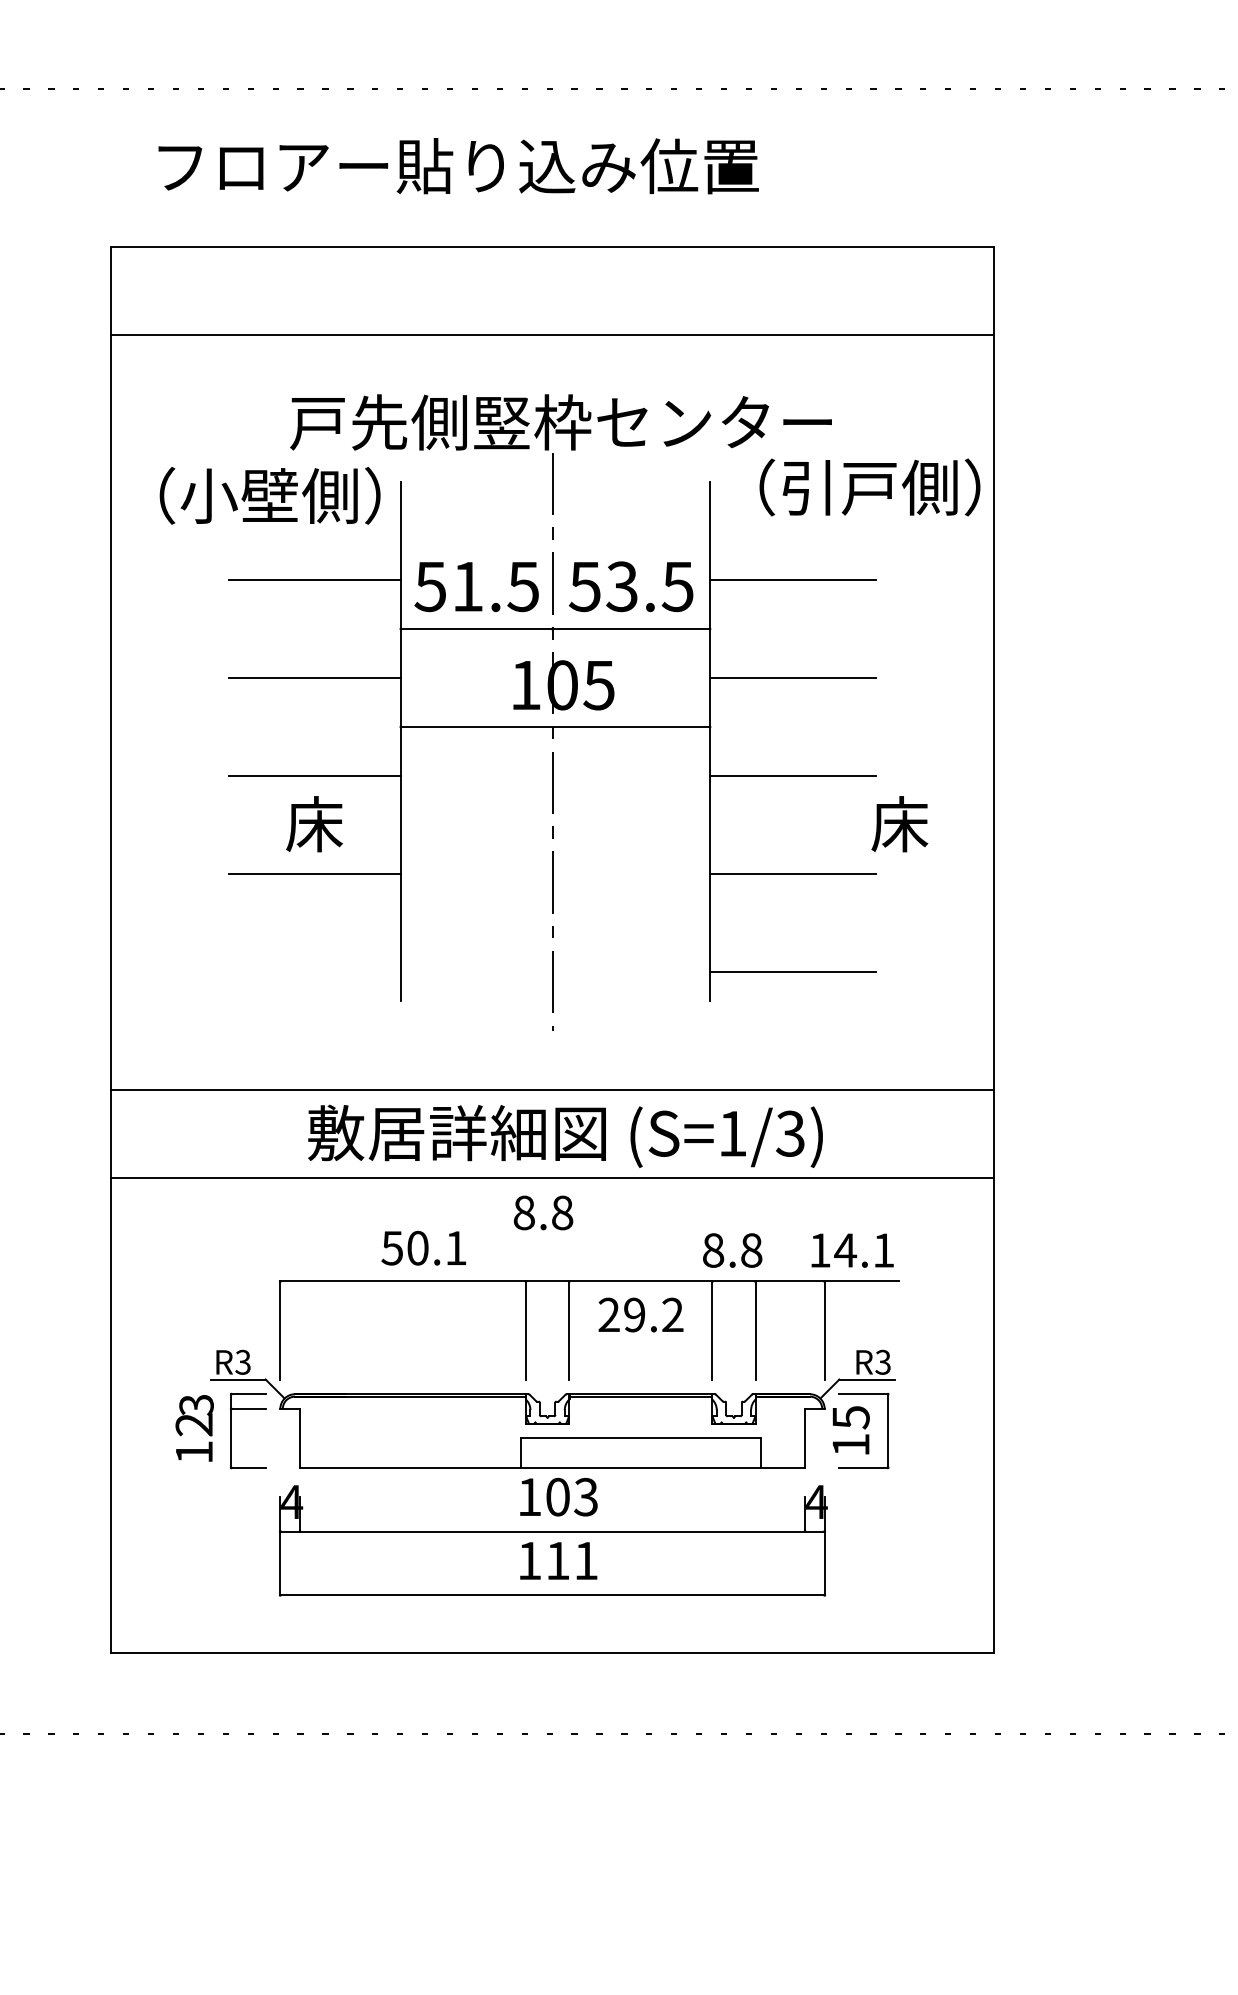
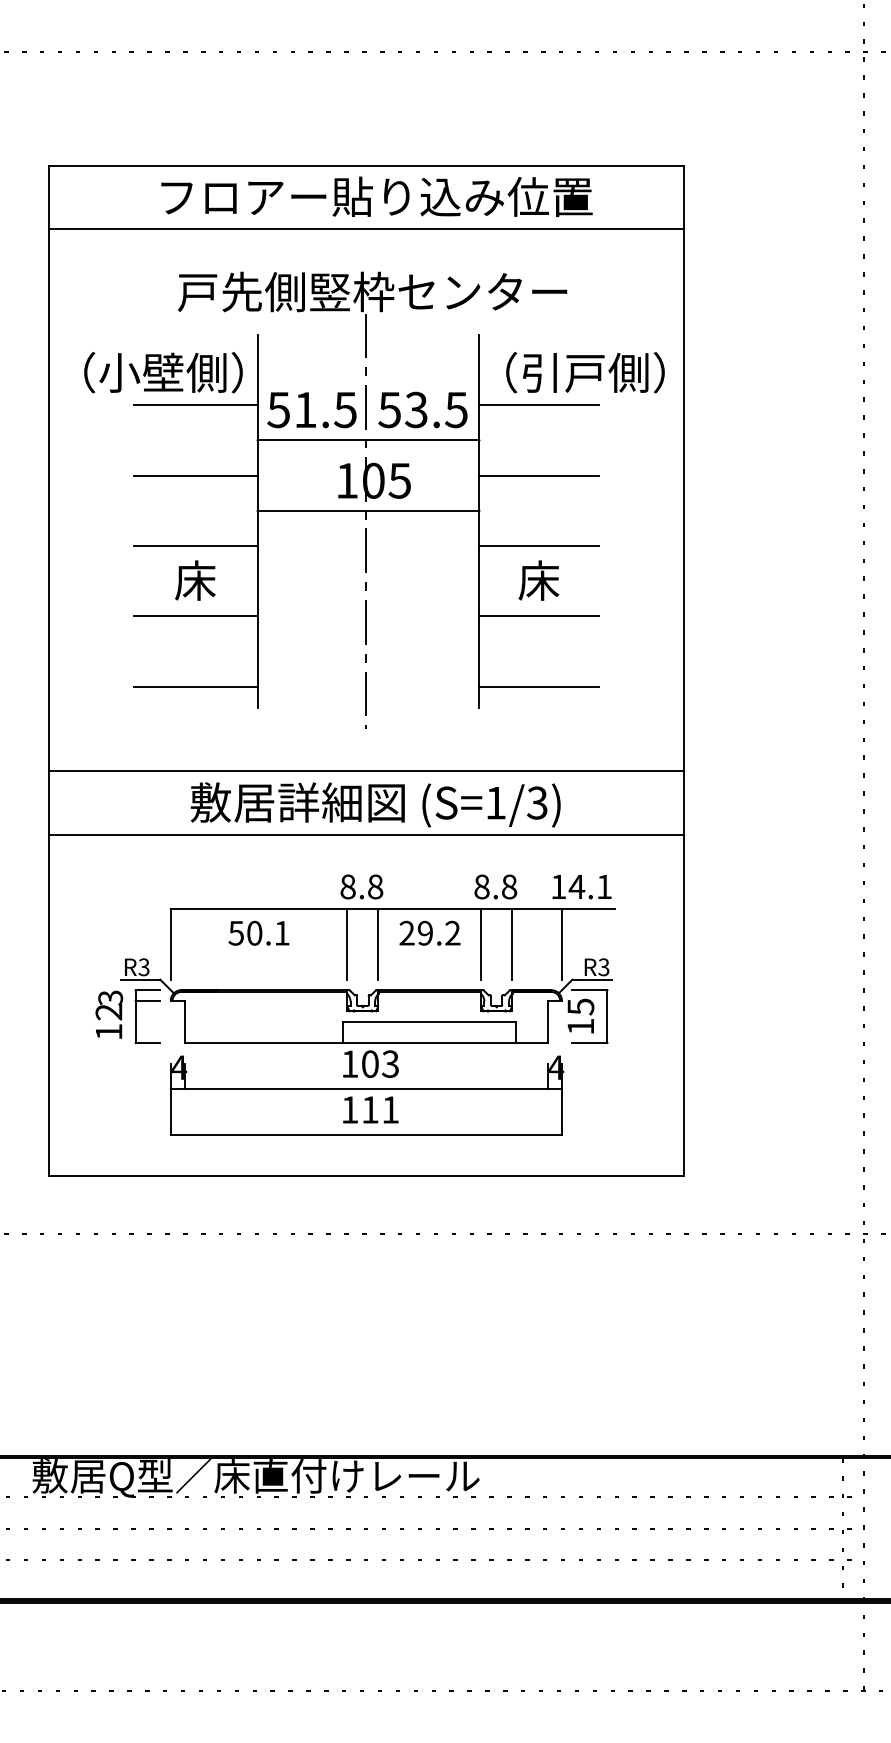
text: (458, 165) -> (376, 196), moved
text: (869, 487) -> (585, 372), moved
text: (270, 495) -> (163, 372), moved
text: (899, 824) -> (538, 580), moved
line: (314, 971) -> (195, 686), added
text: (542, 1212) -> (361, 886), moved
text: (423, 1247) -> (258, 932), moved

